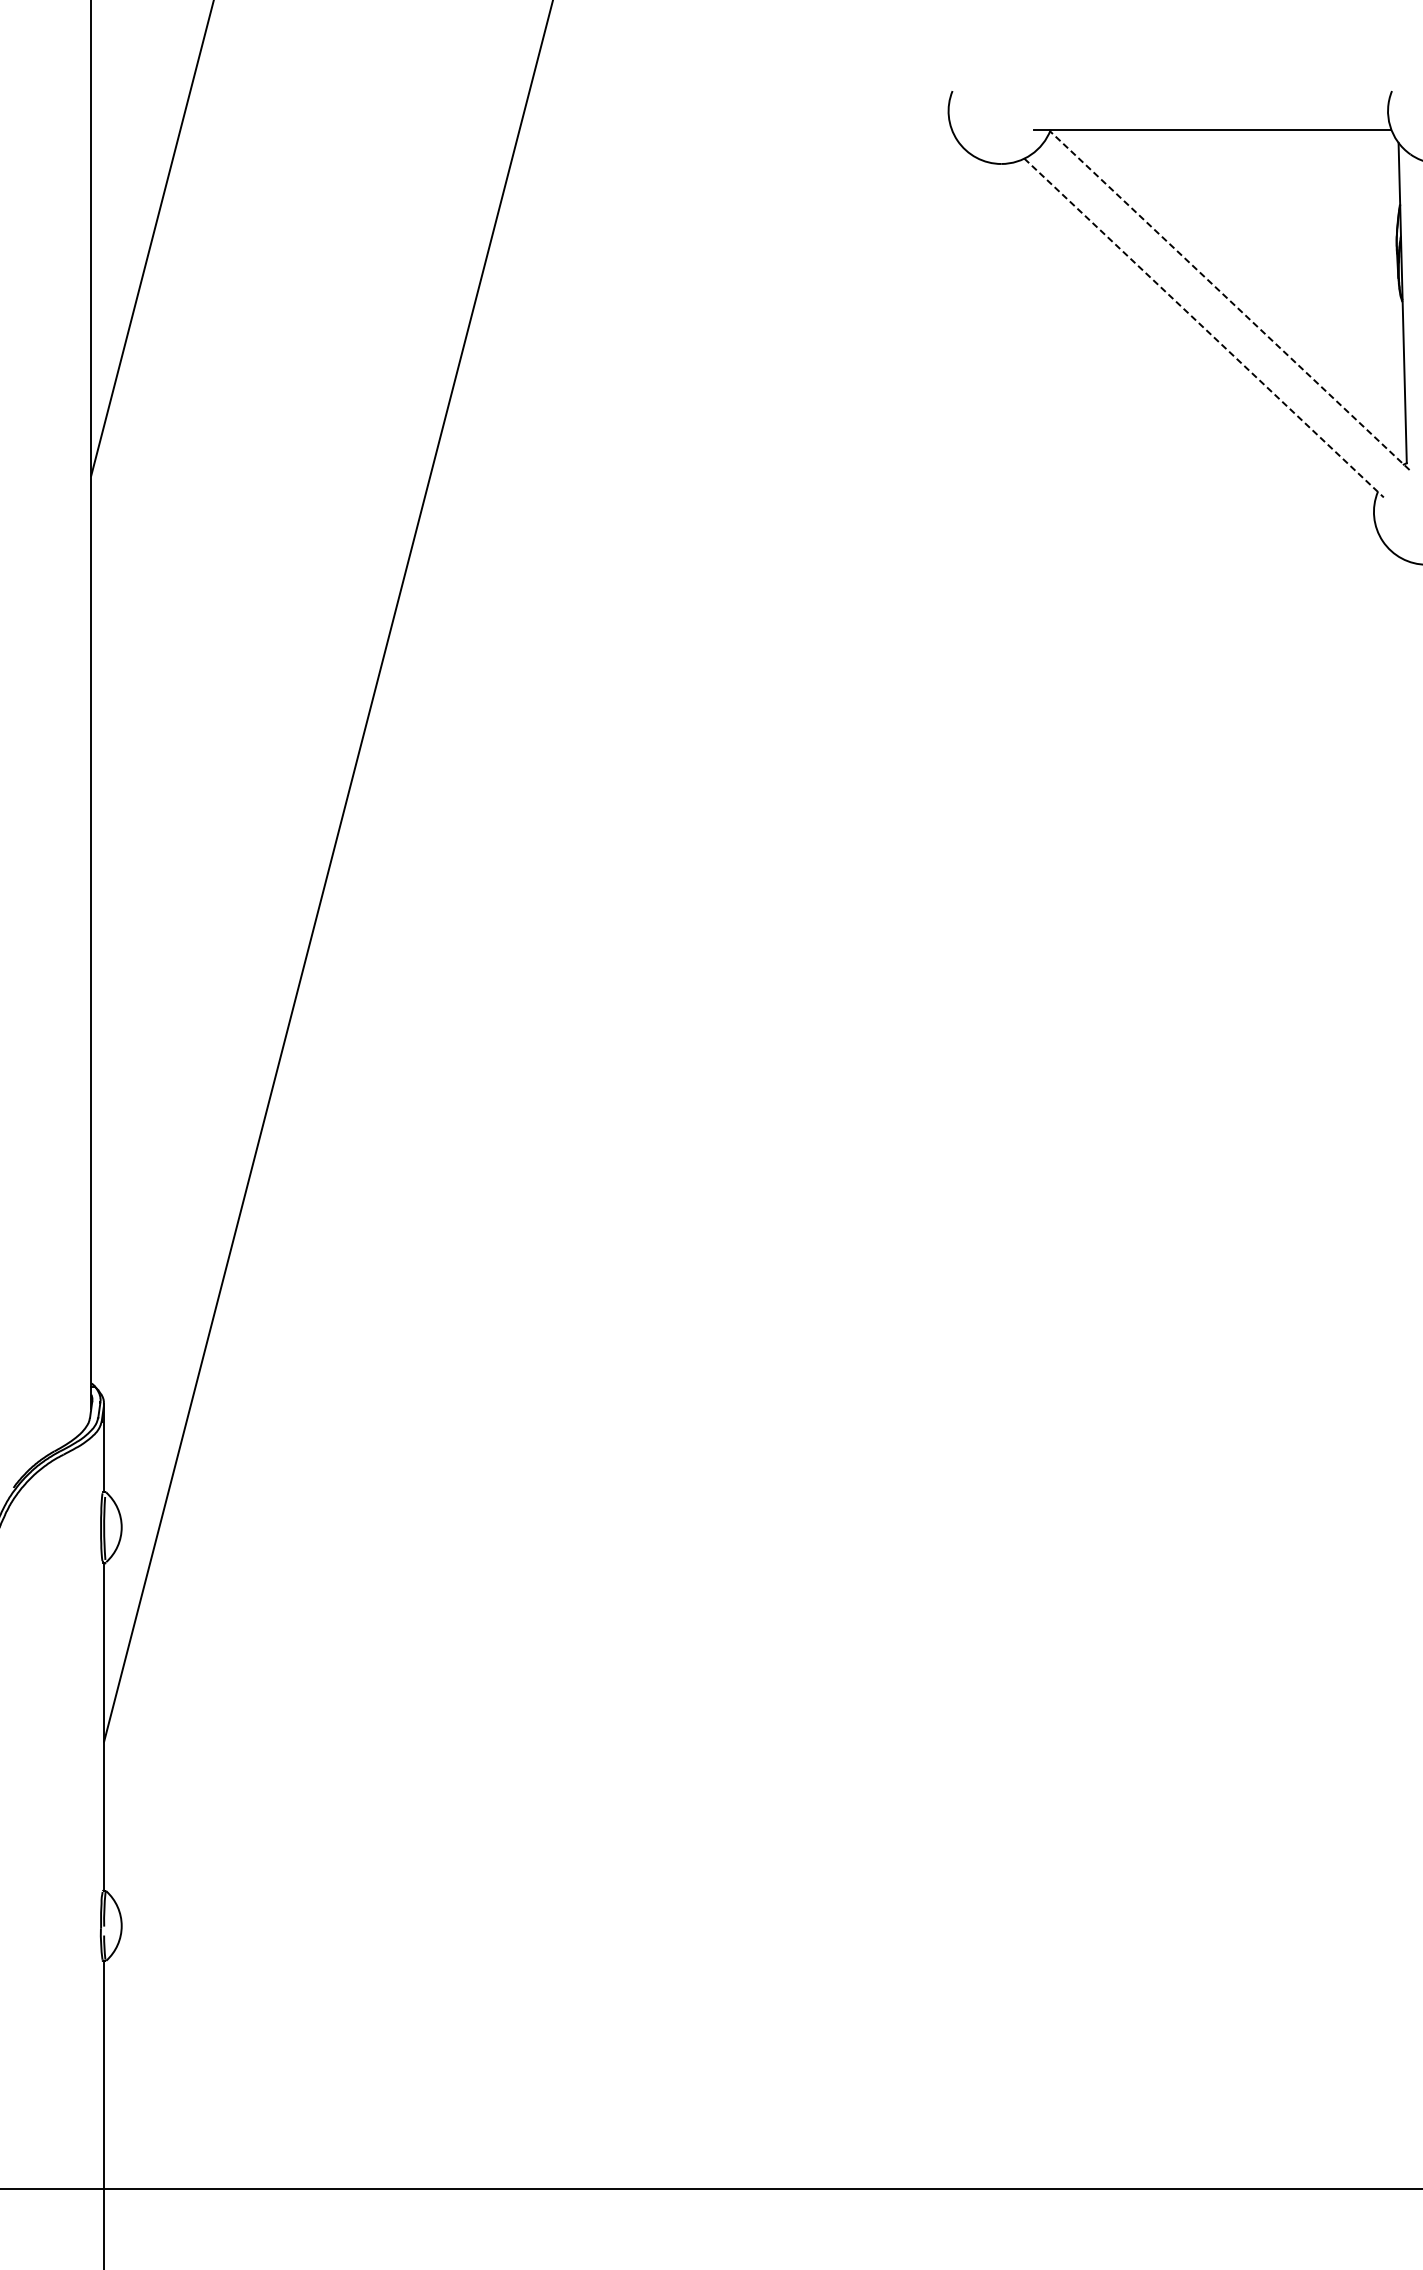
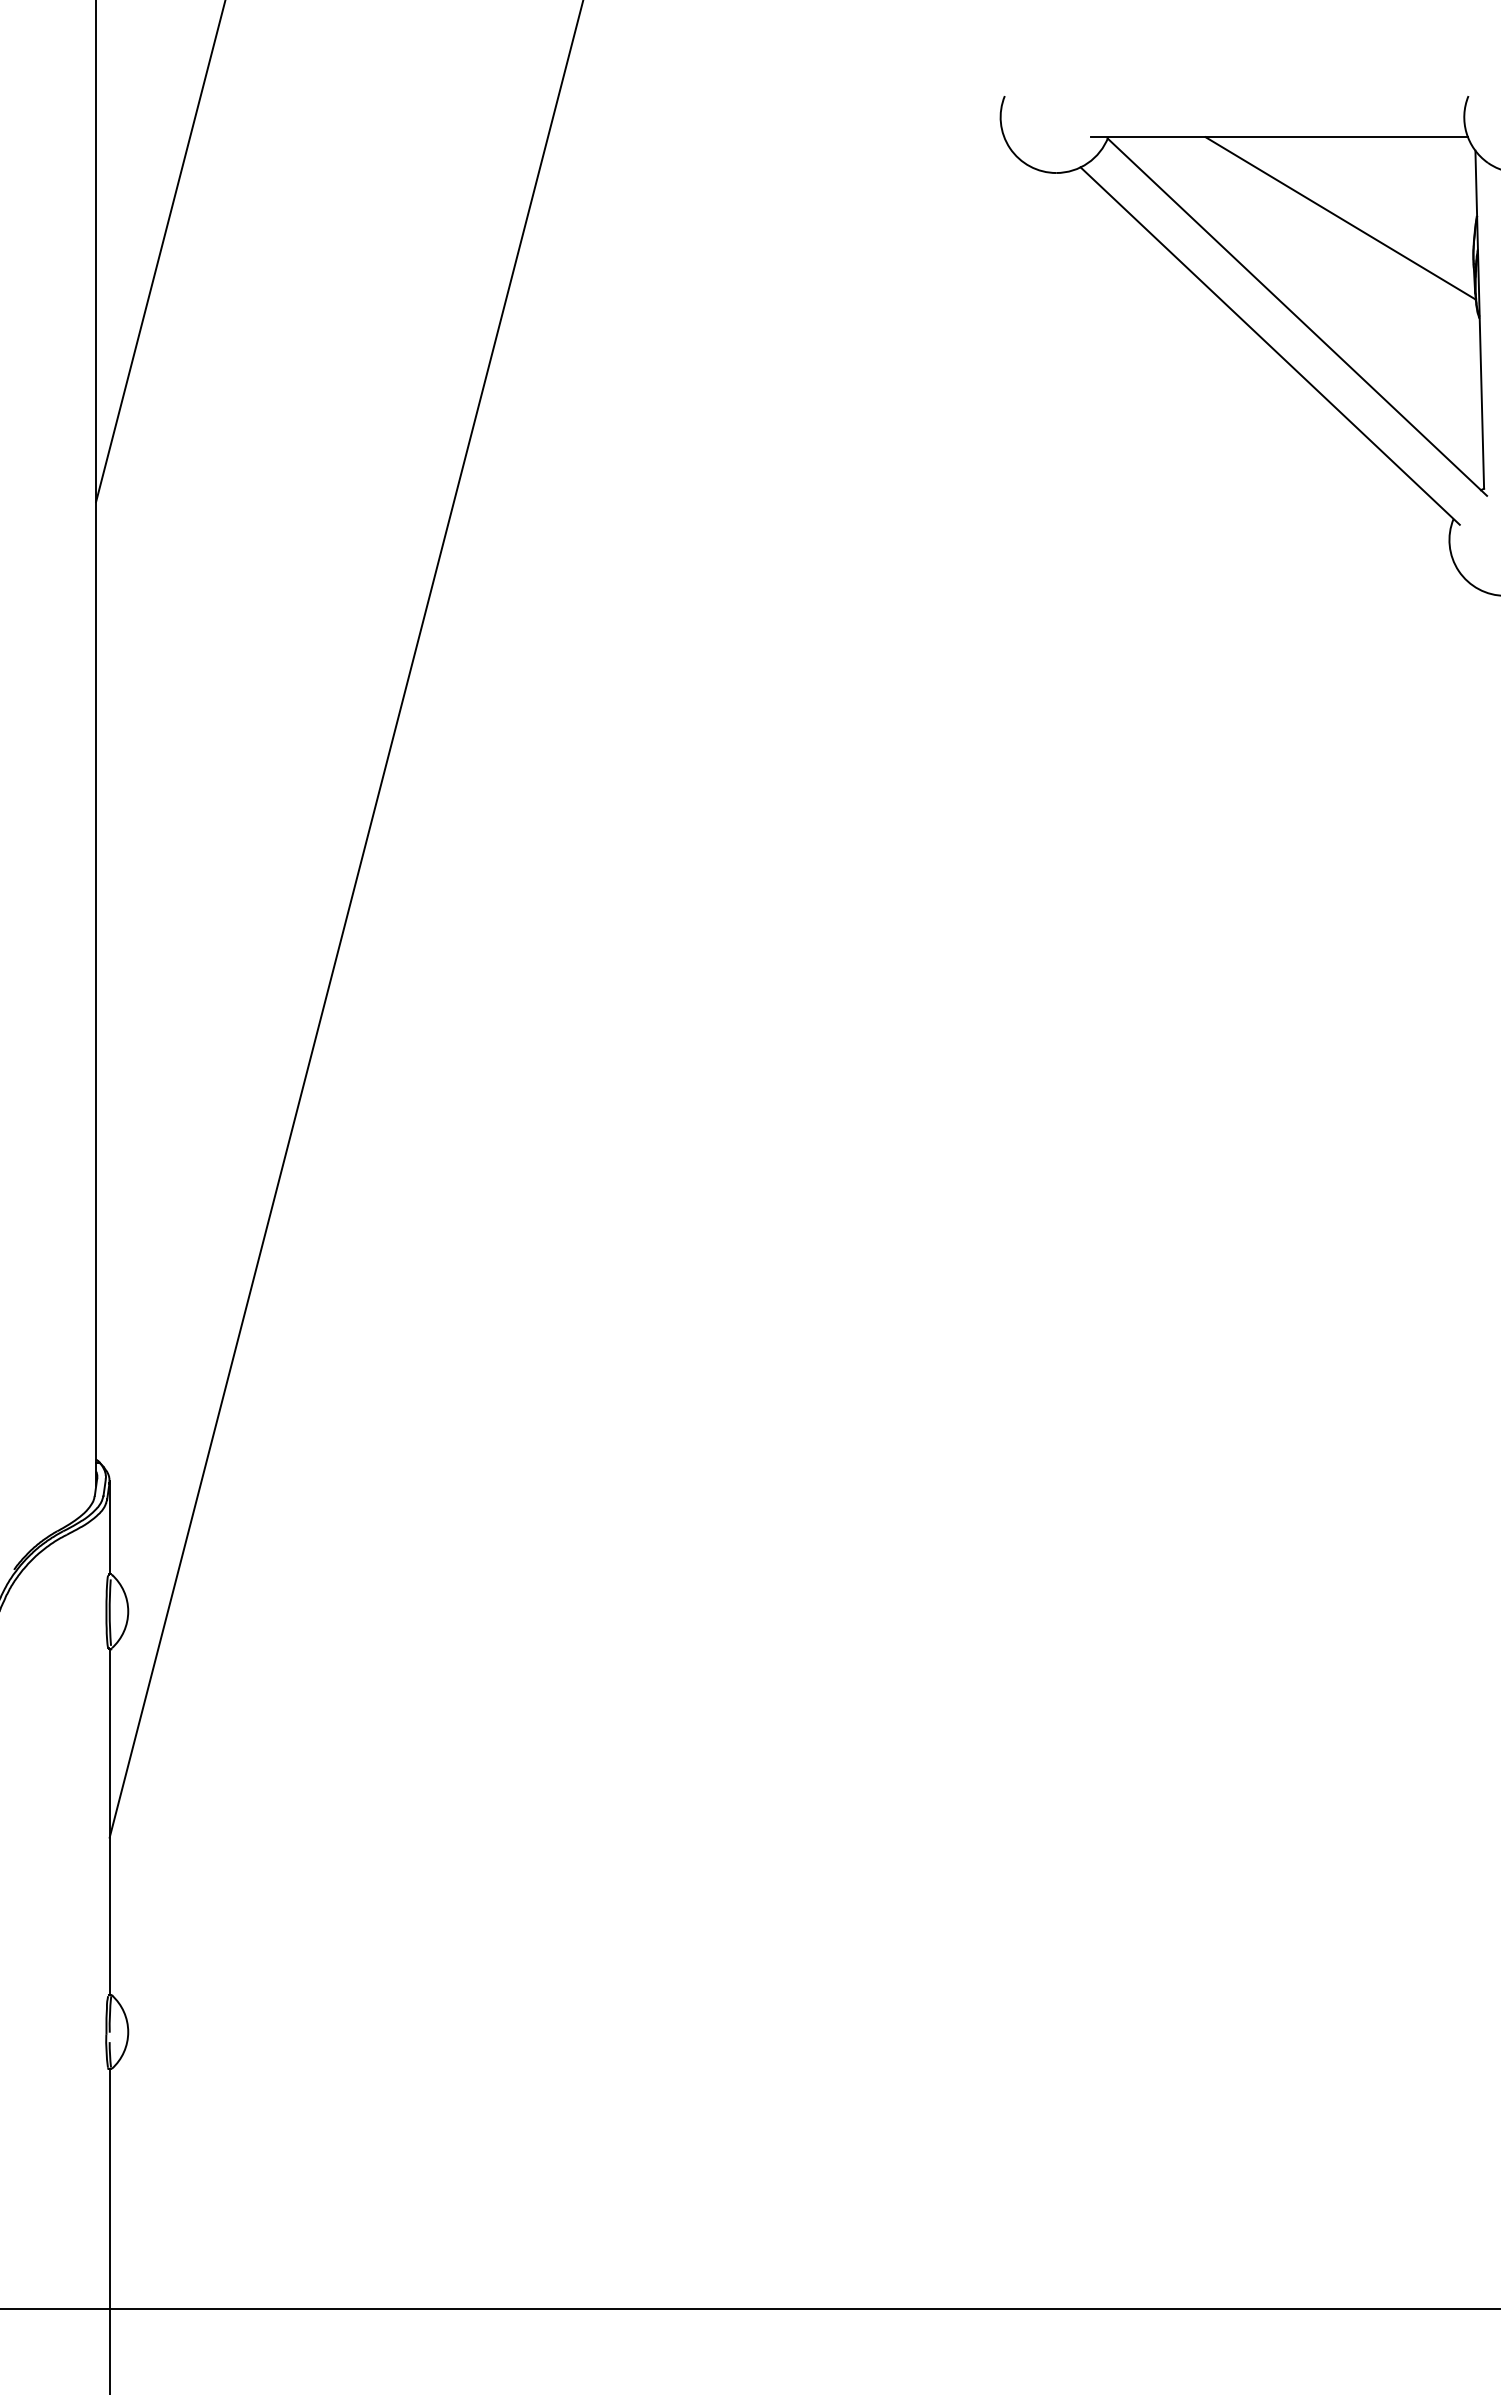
line: (1270, 207) -> (1340, 218), added
line: (1229, 300) -> (1297, 317), dashed -> solid
line: (1204, 328) -> (1270, 346), dashed -> solid

